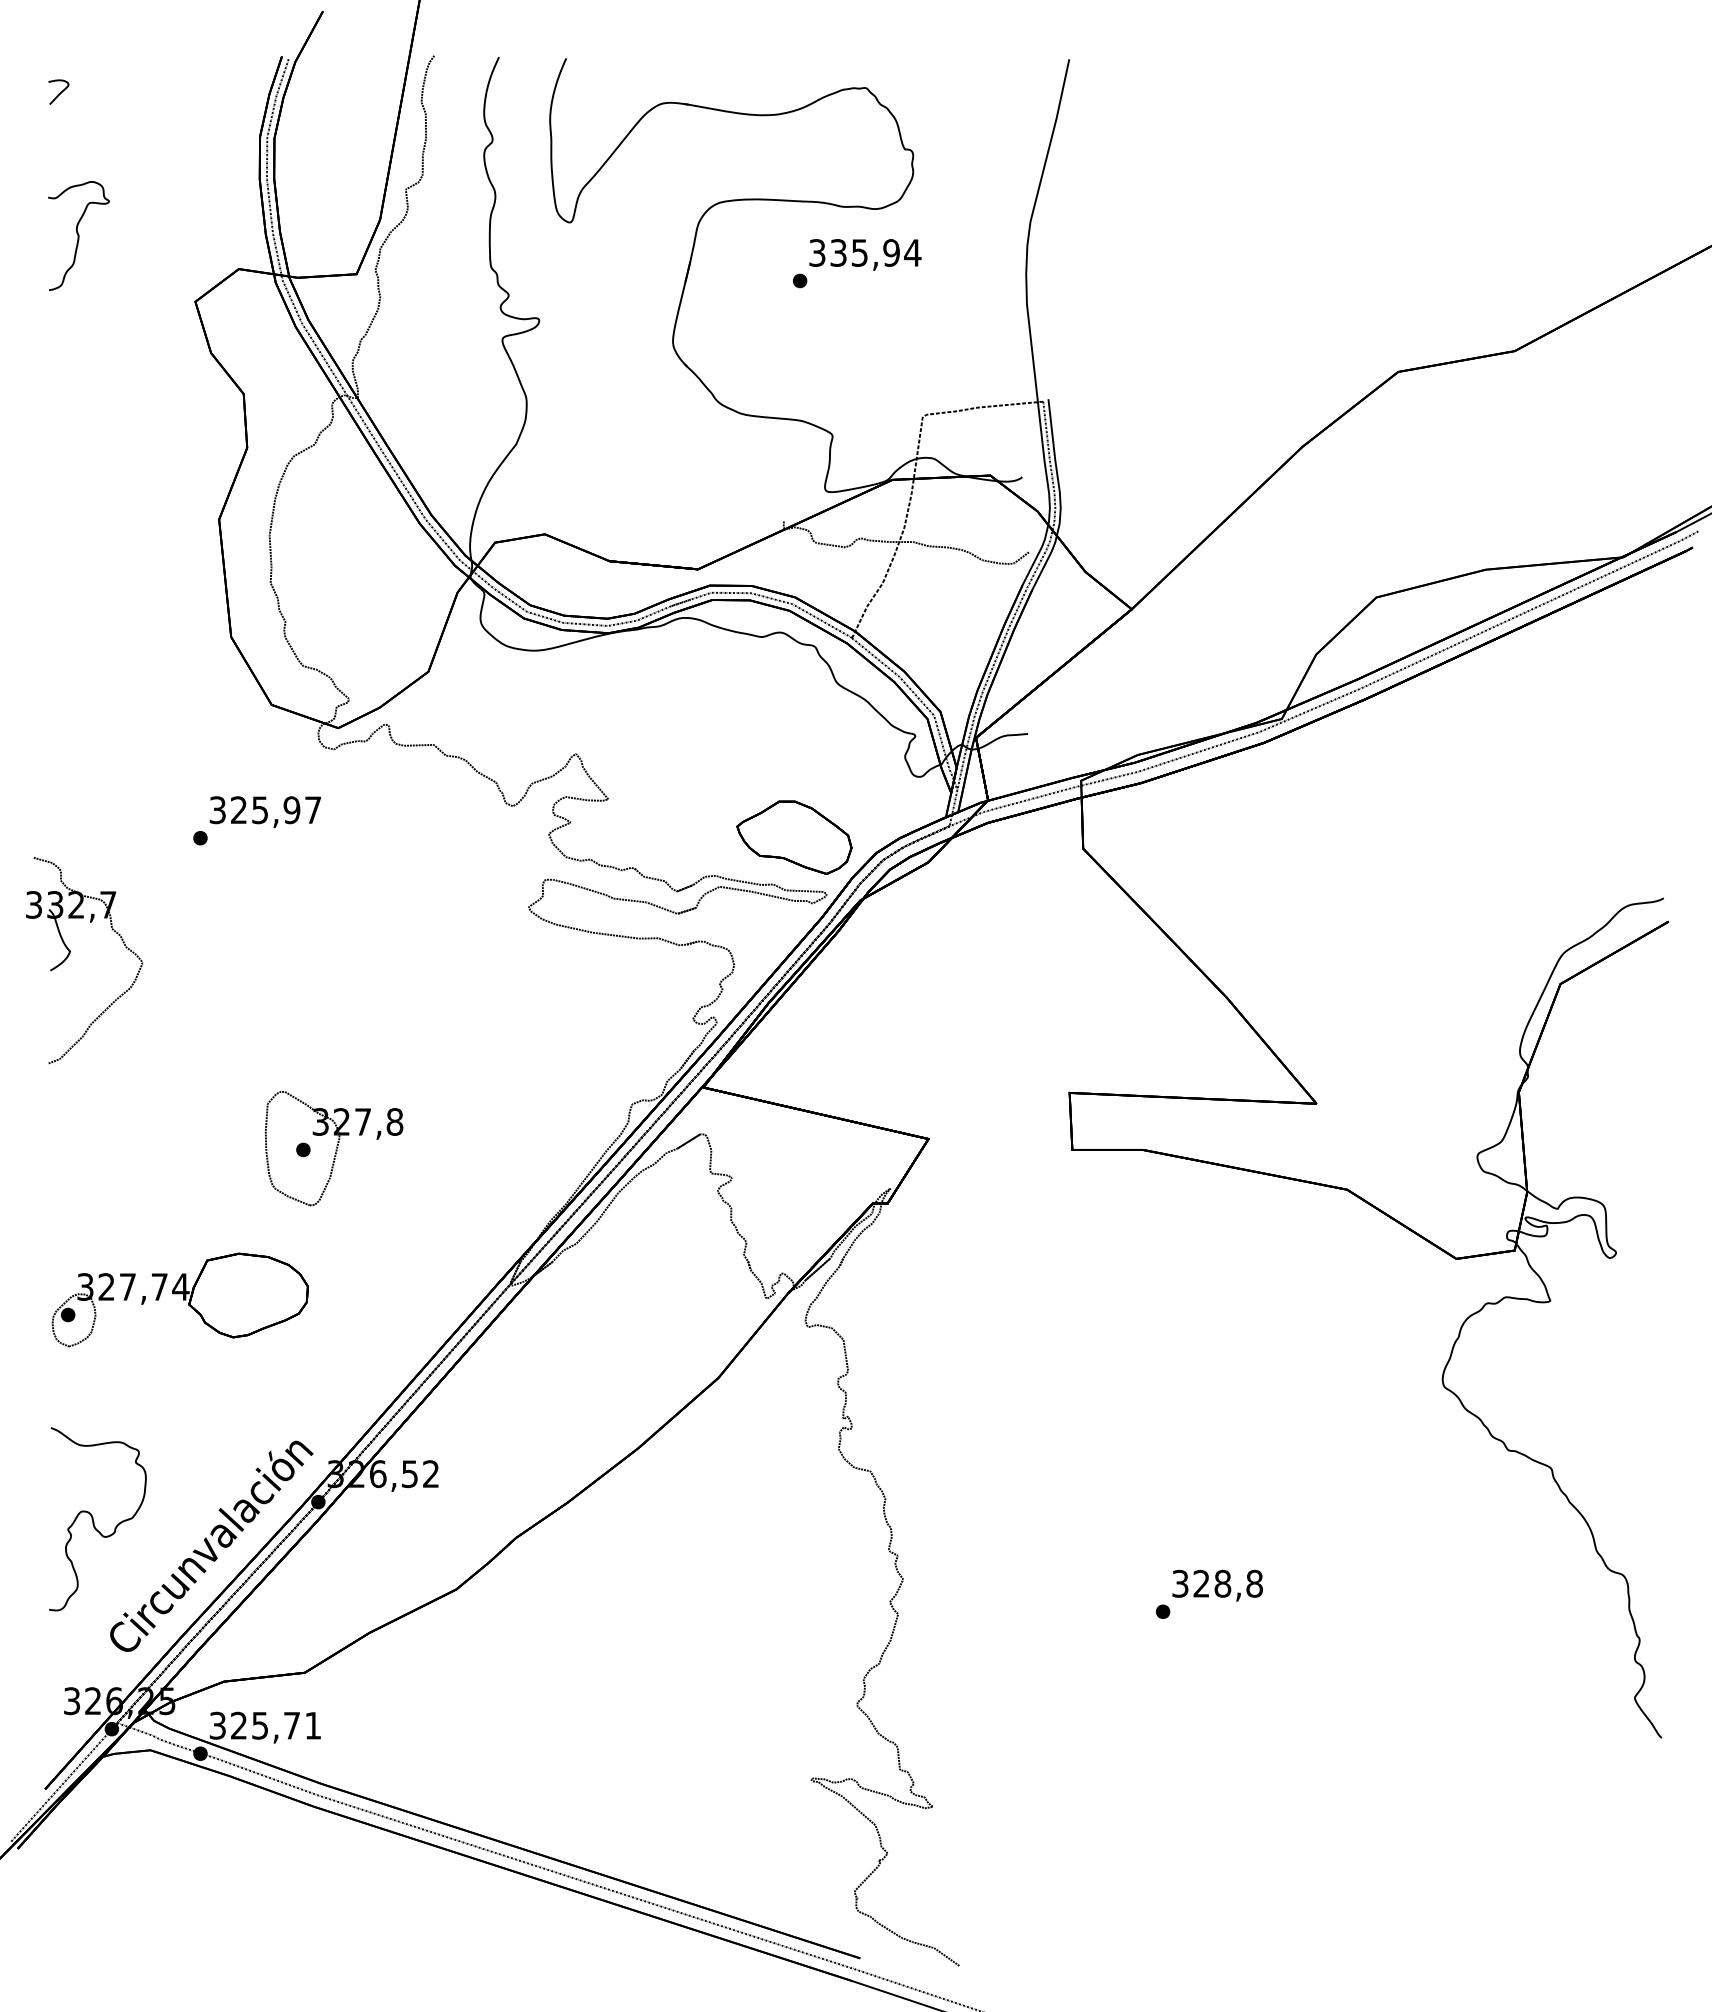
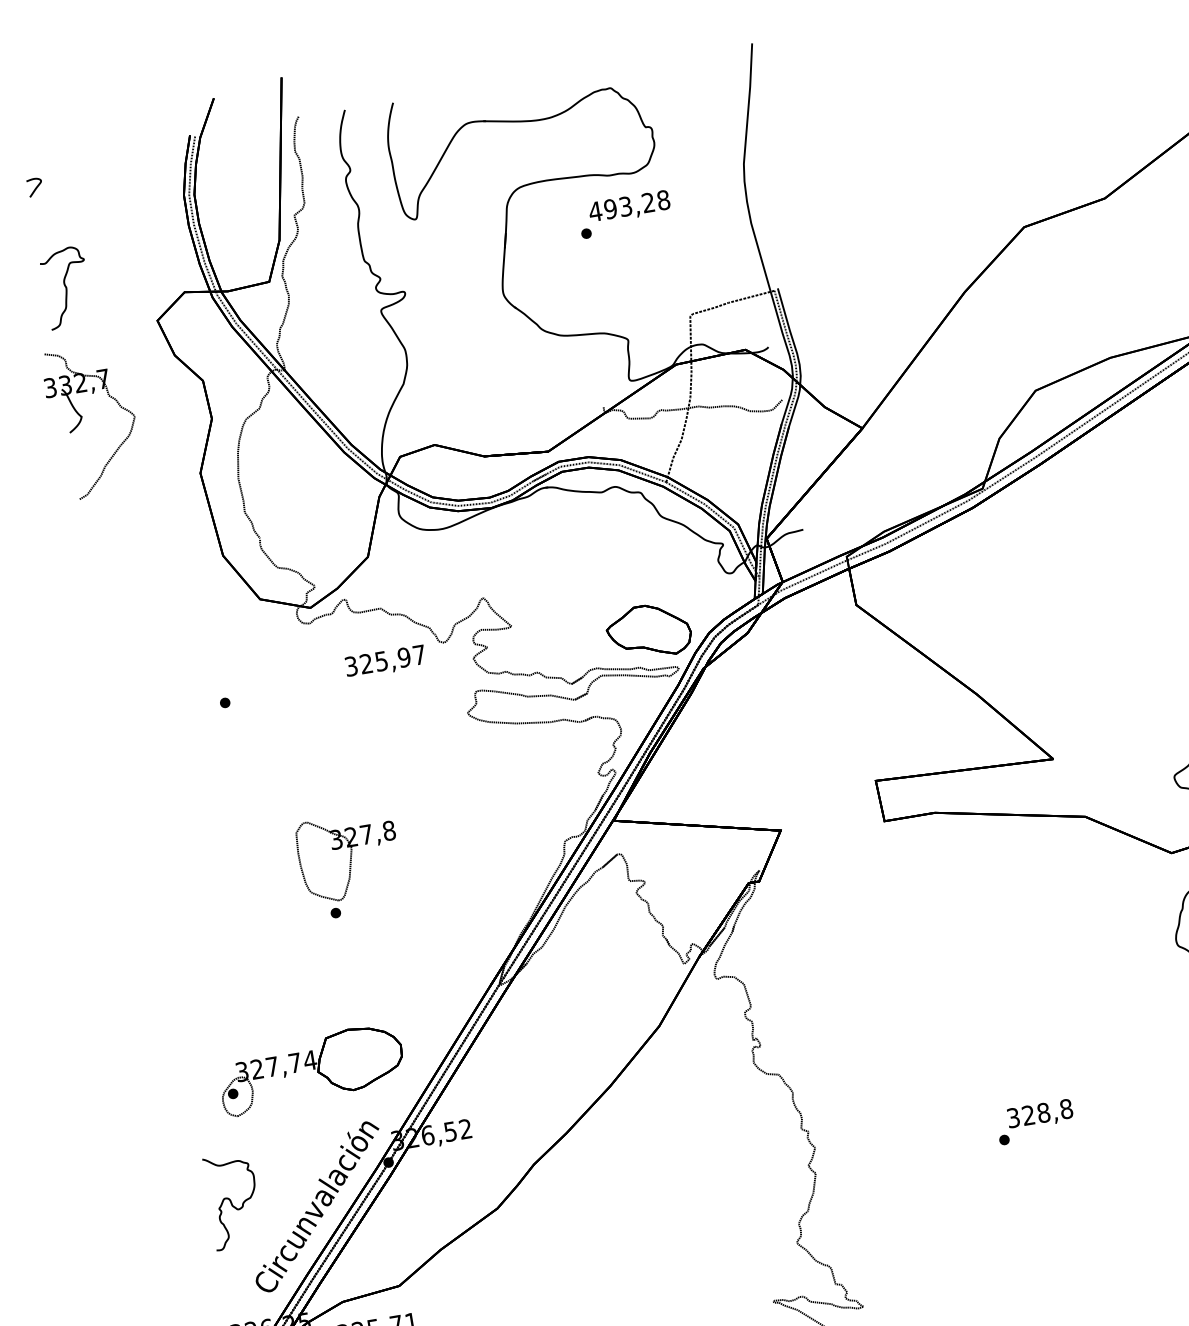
text: (864, 252) -> (629, 205), 335,94 -> 493,28
text: (264, 811) -> (384, 661), moved
part: (70, 953) -> (82, 418), moved
part: (333, 1148) -> (348, 857), moved
part: (179, 1299) -> (310, 1069), moved
part: (97, 1519) -> (233, 1201), size x0.7

